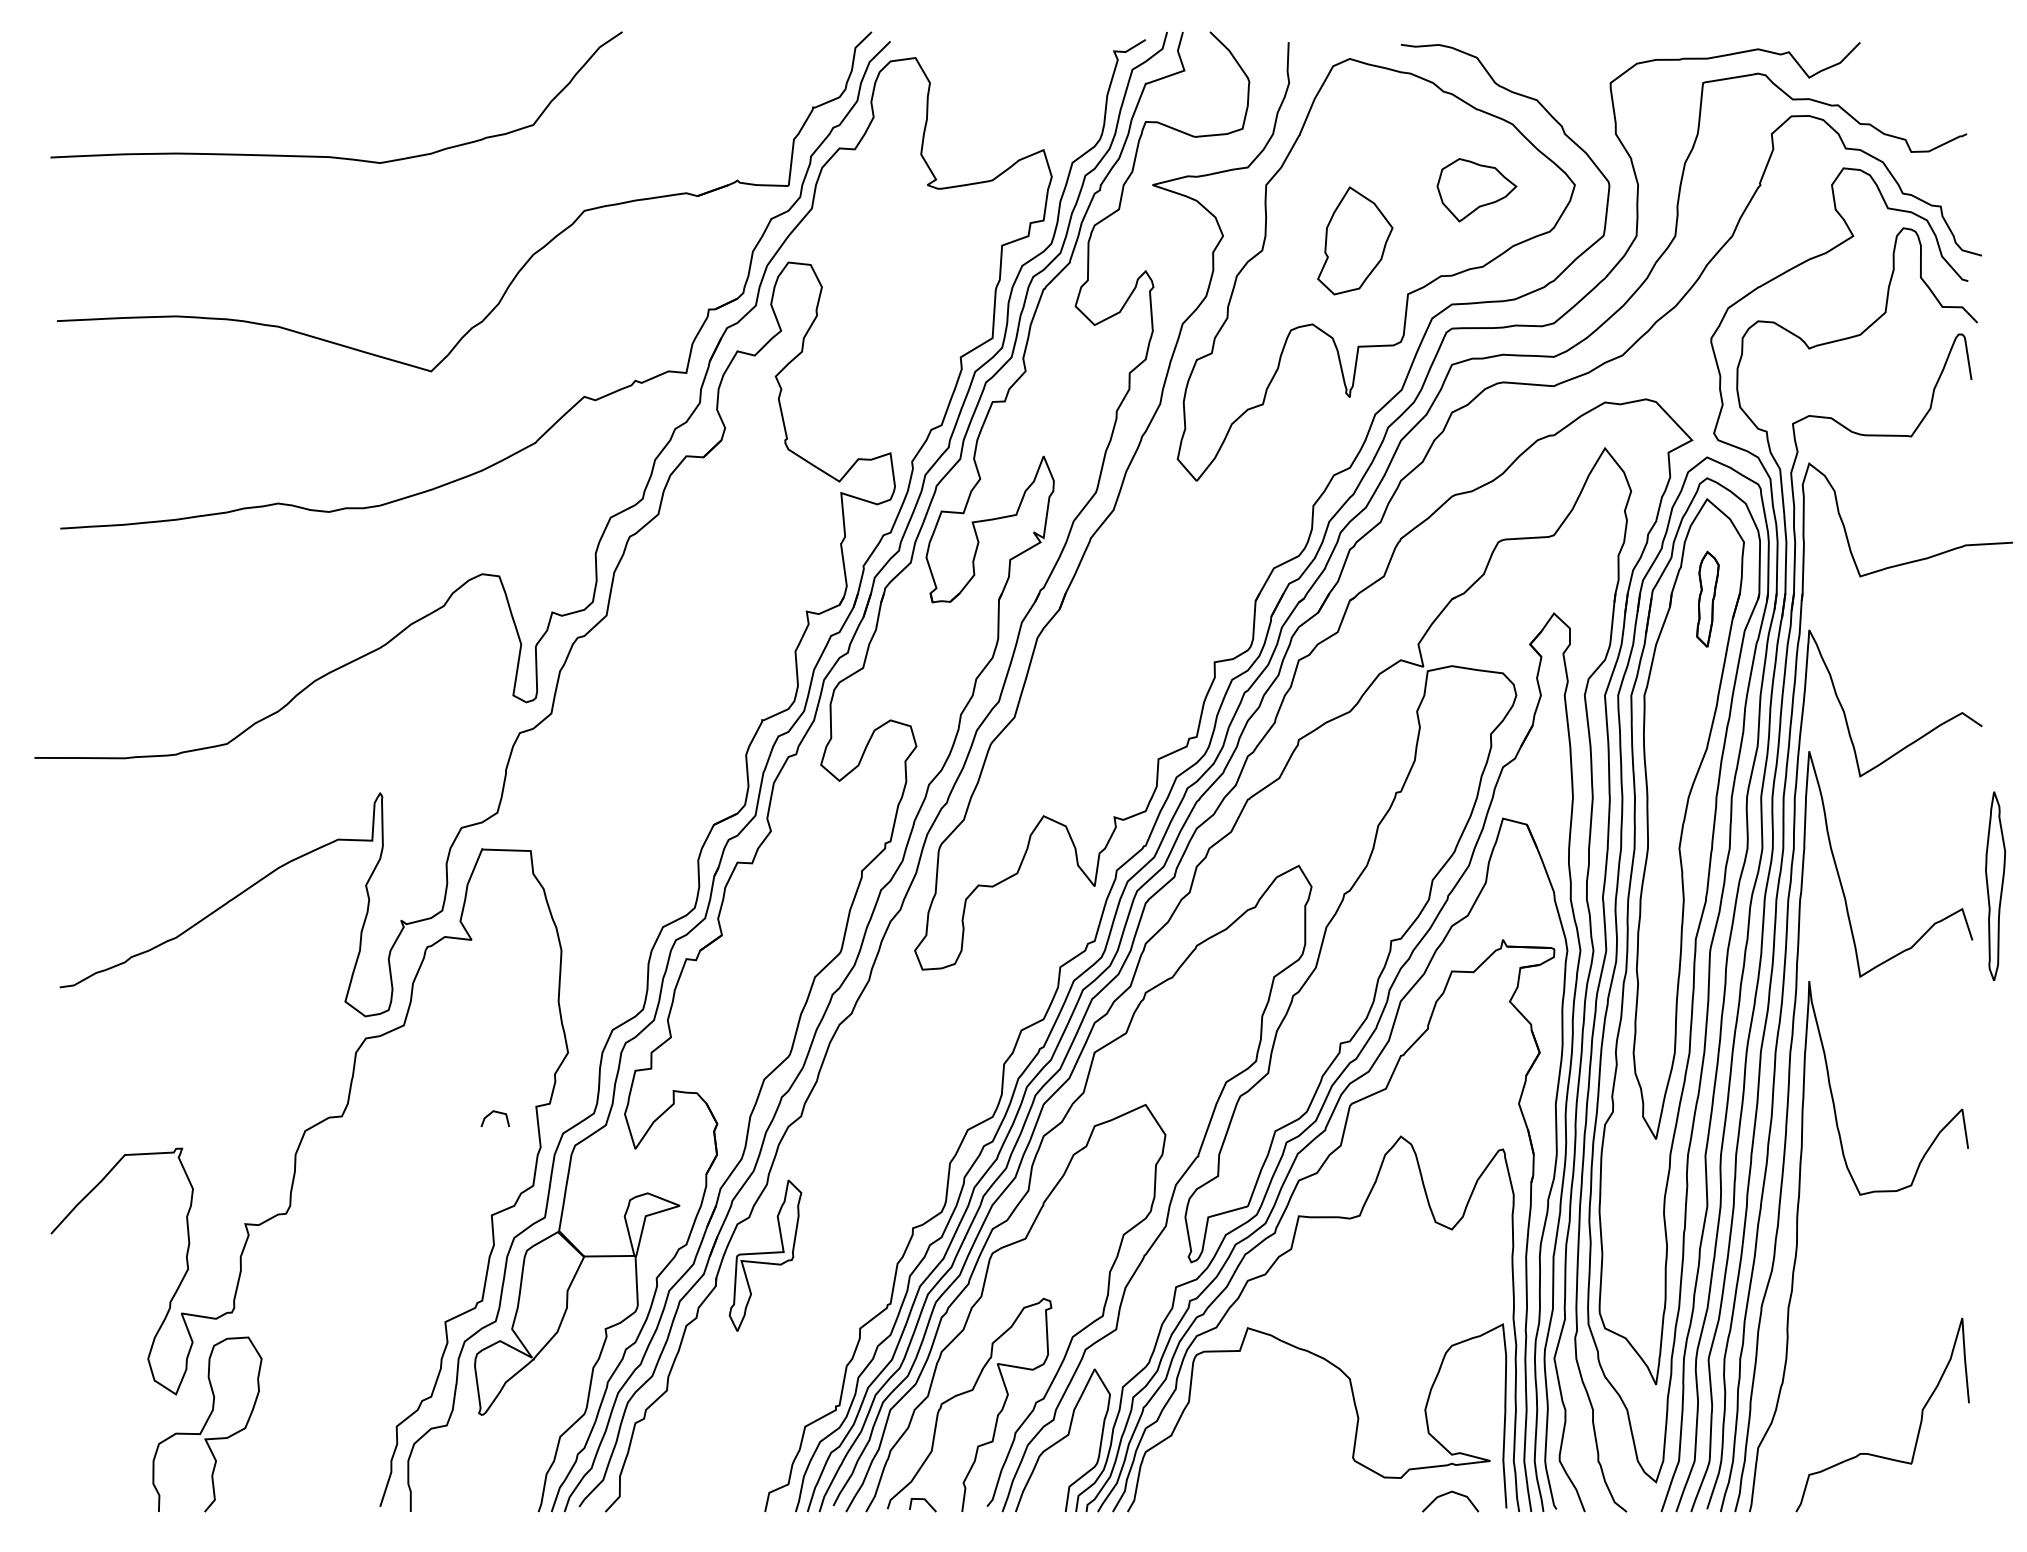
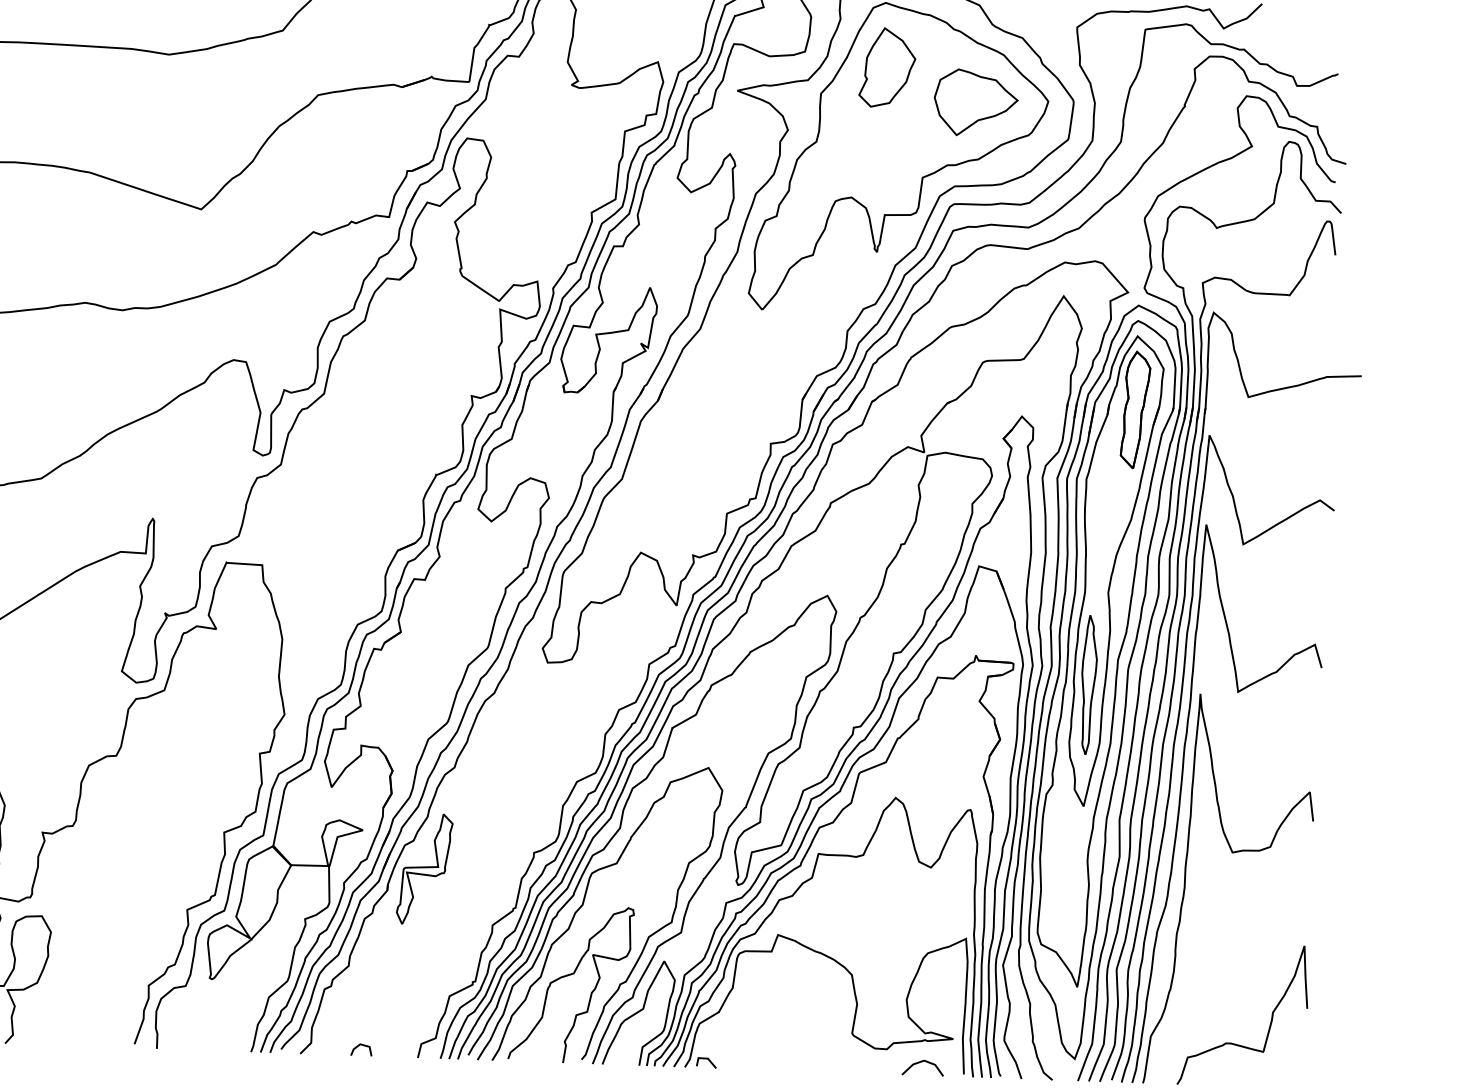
part: (1476, 189) -> (975, 102), size x1.43
part: (1355, 240) -> (887, 67), moved
part: (1707, 599) -> (1135, 410), size x1.67
part: (1995, 885) -> (1088, 684), moved
line: (492, 1113) -> (359, 1045), moved
line: (925, 1501) -> (708, 1060), moved

